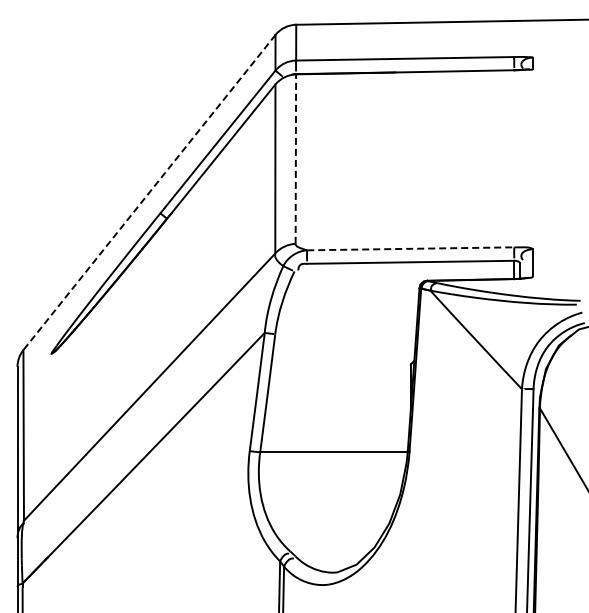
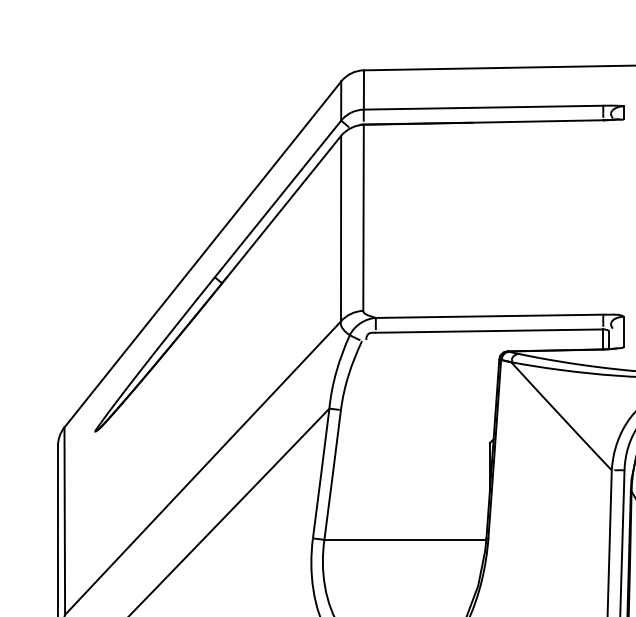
line: (295, 159) -> (363, 218), dashed -> solid
line: (149, 192) -> (202, 254), dashed -> solid
line: (410, 248) -> (489, 315), dashed -> solid

